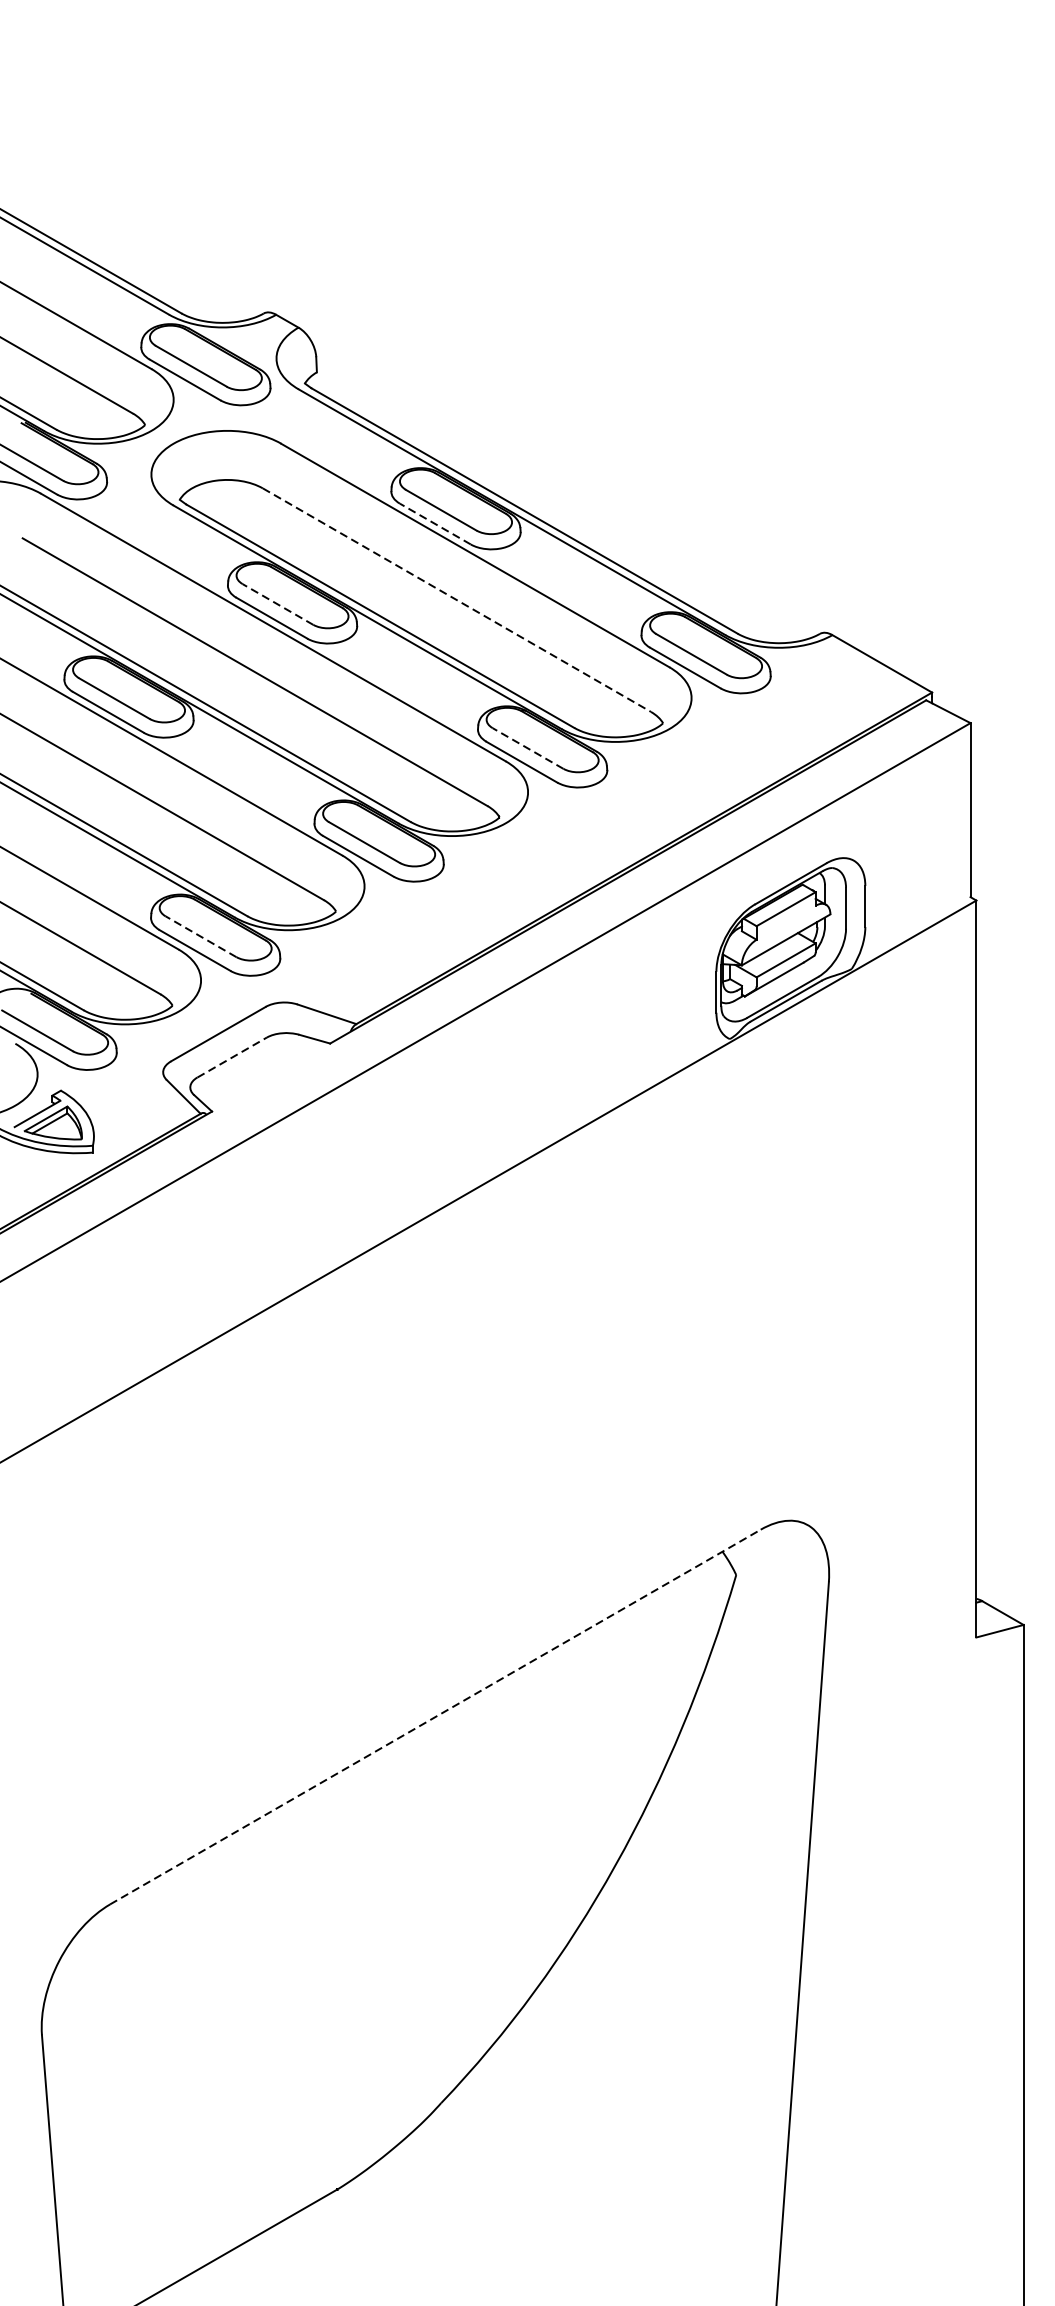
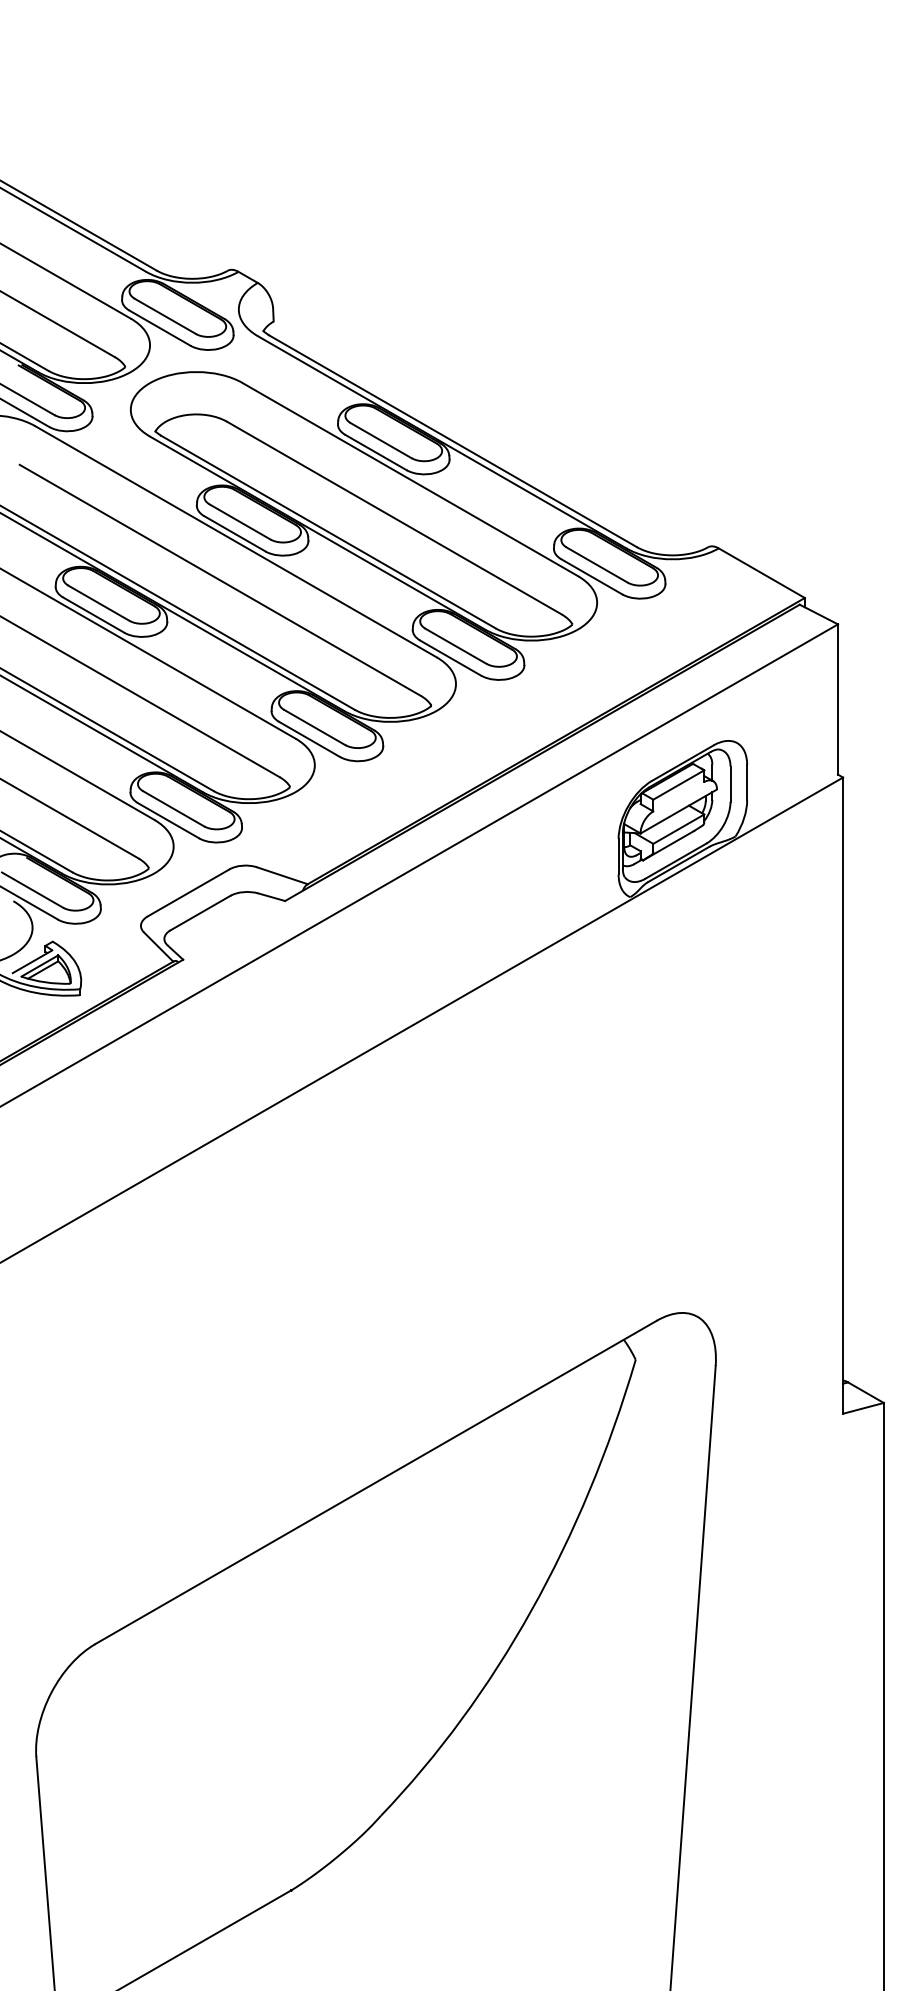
line: (434, 524) -> (375, 452), dashed -> solid
line: (458, 600) -> (395, 518), dashed -> solid
line: (277, 603) -> (239, 521), dashed -> solid
line: (527, 748) -> (455, 646), dashed -> solid
line: (200, 936) -> (173, 808), dashed -> solid
line: (232, 1058) -> (200, 913), dashed -> solid
line: (435, 1717) -> (376, 1482), dashed -> solid

